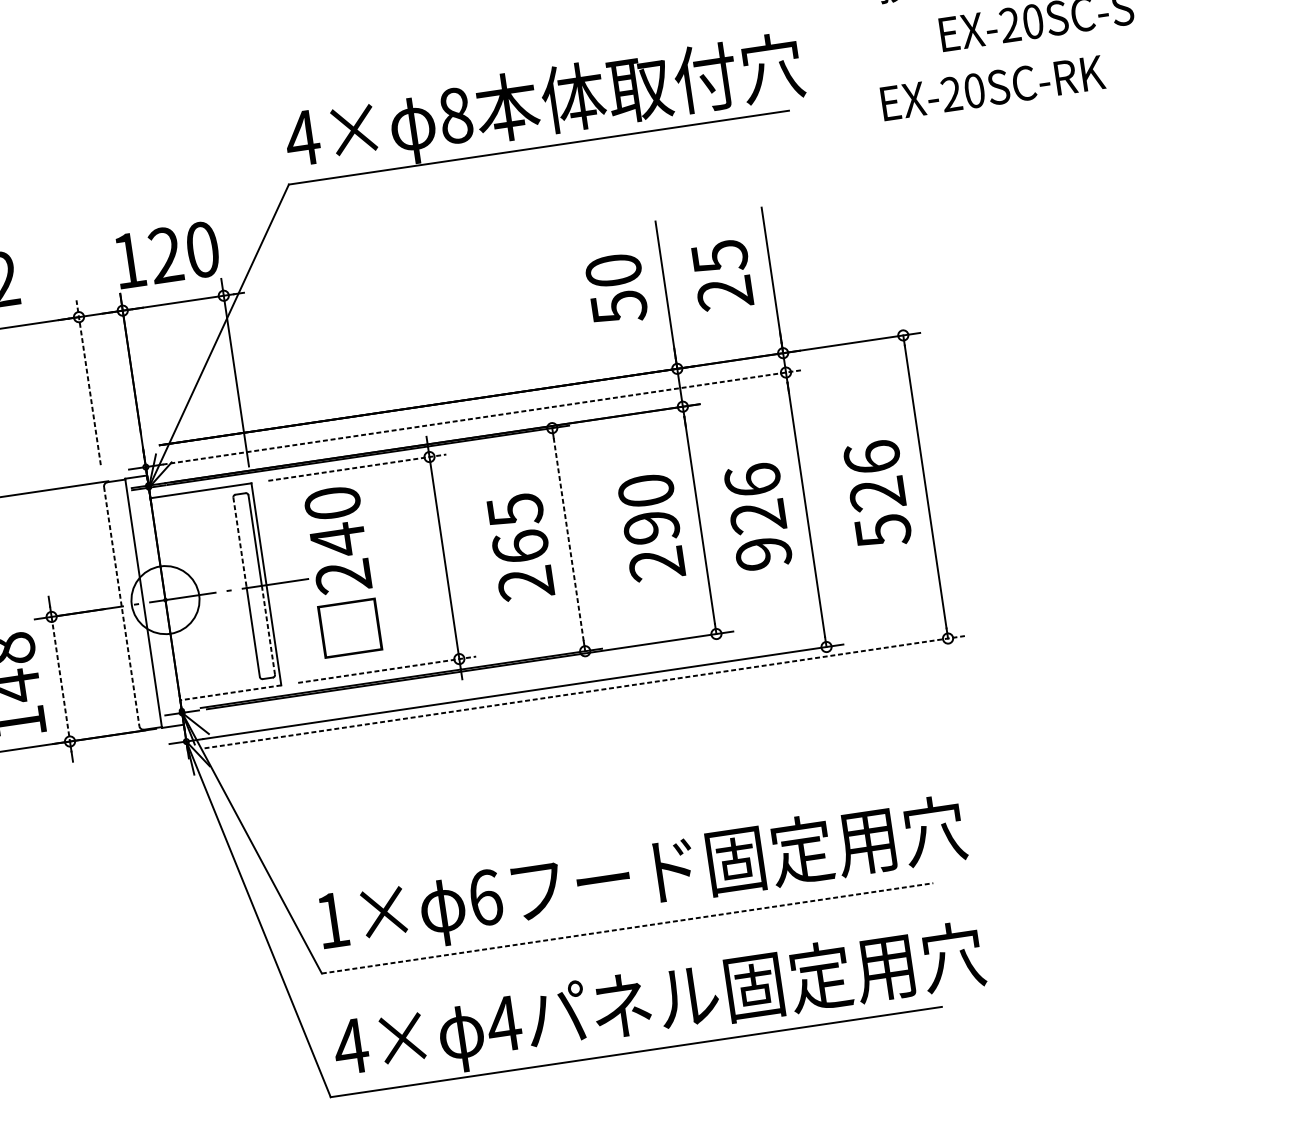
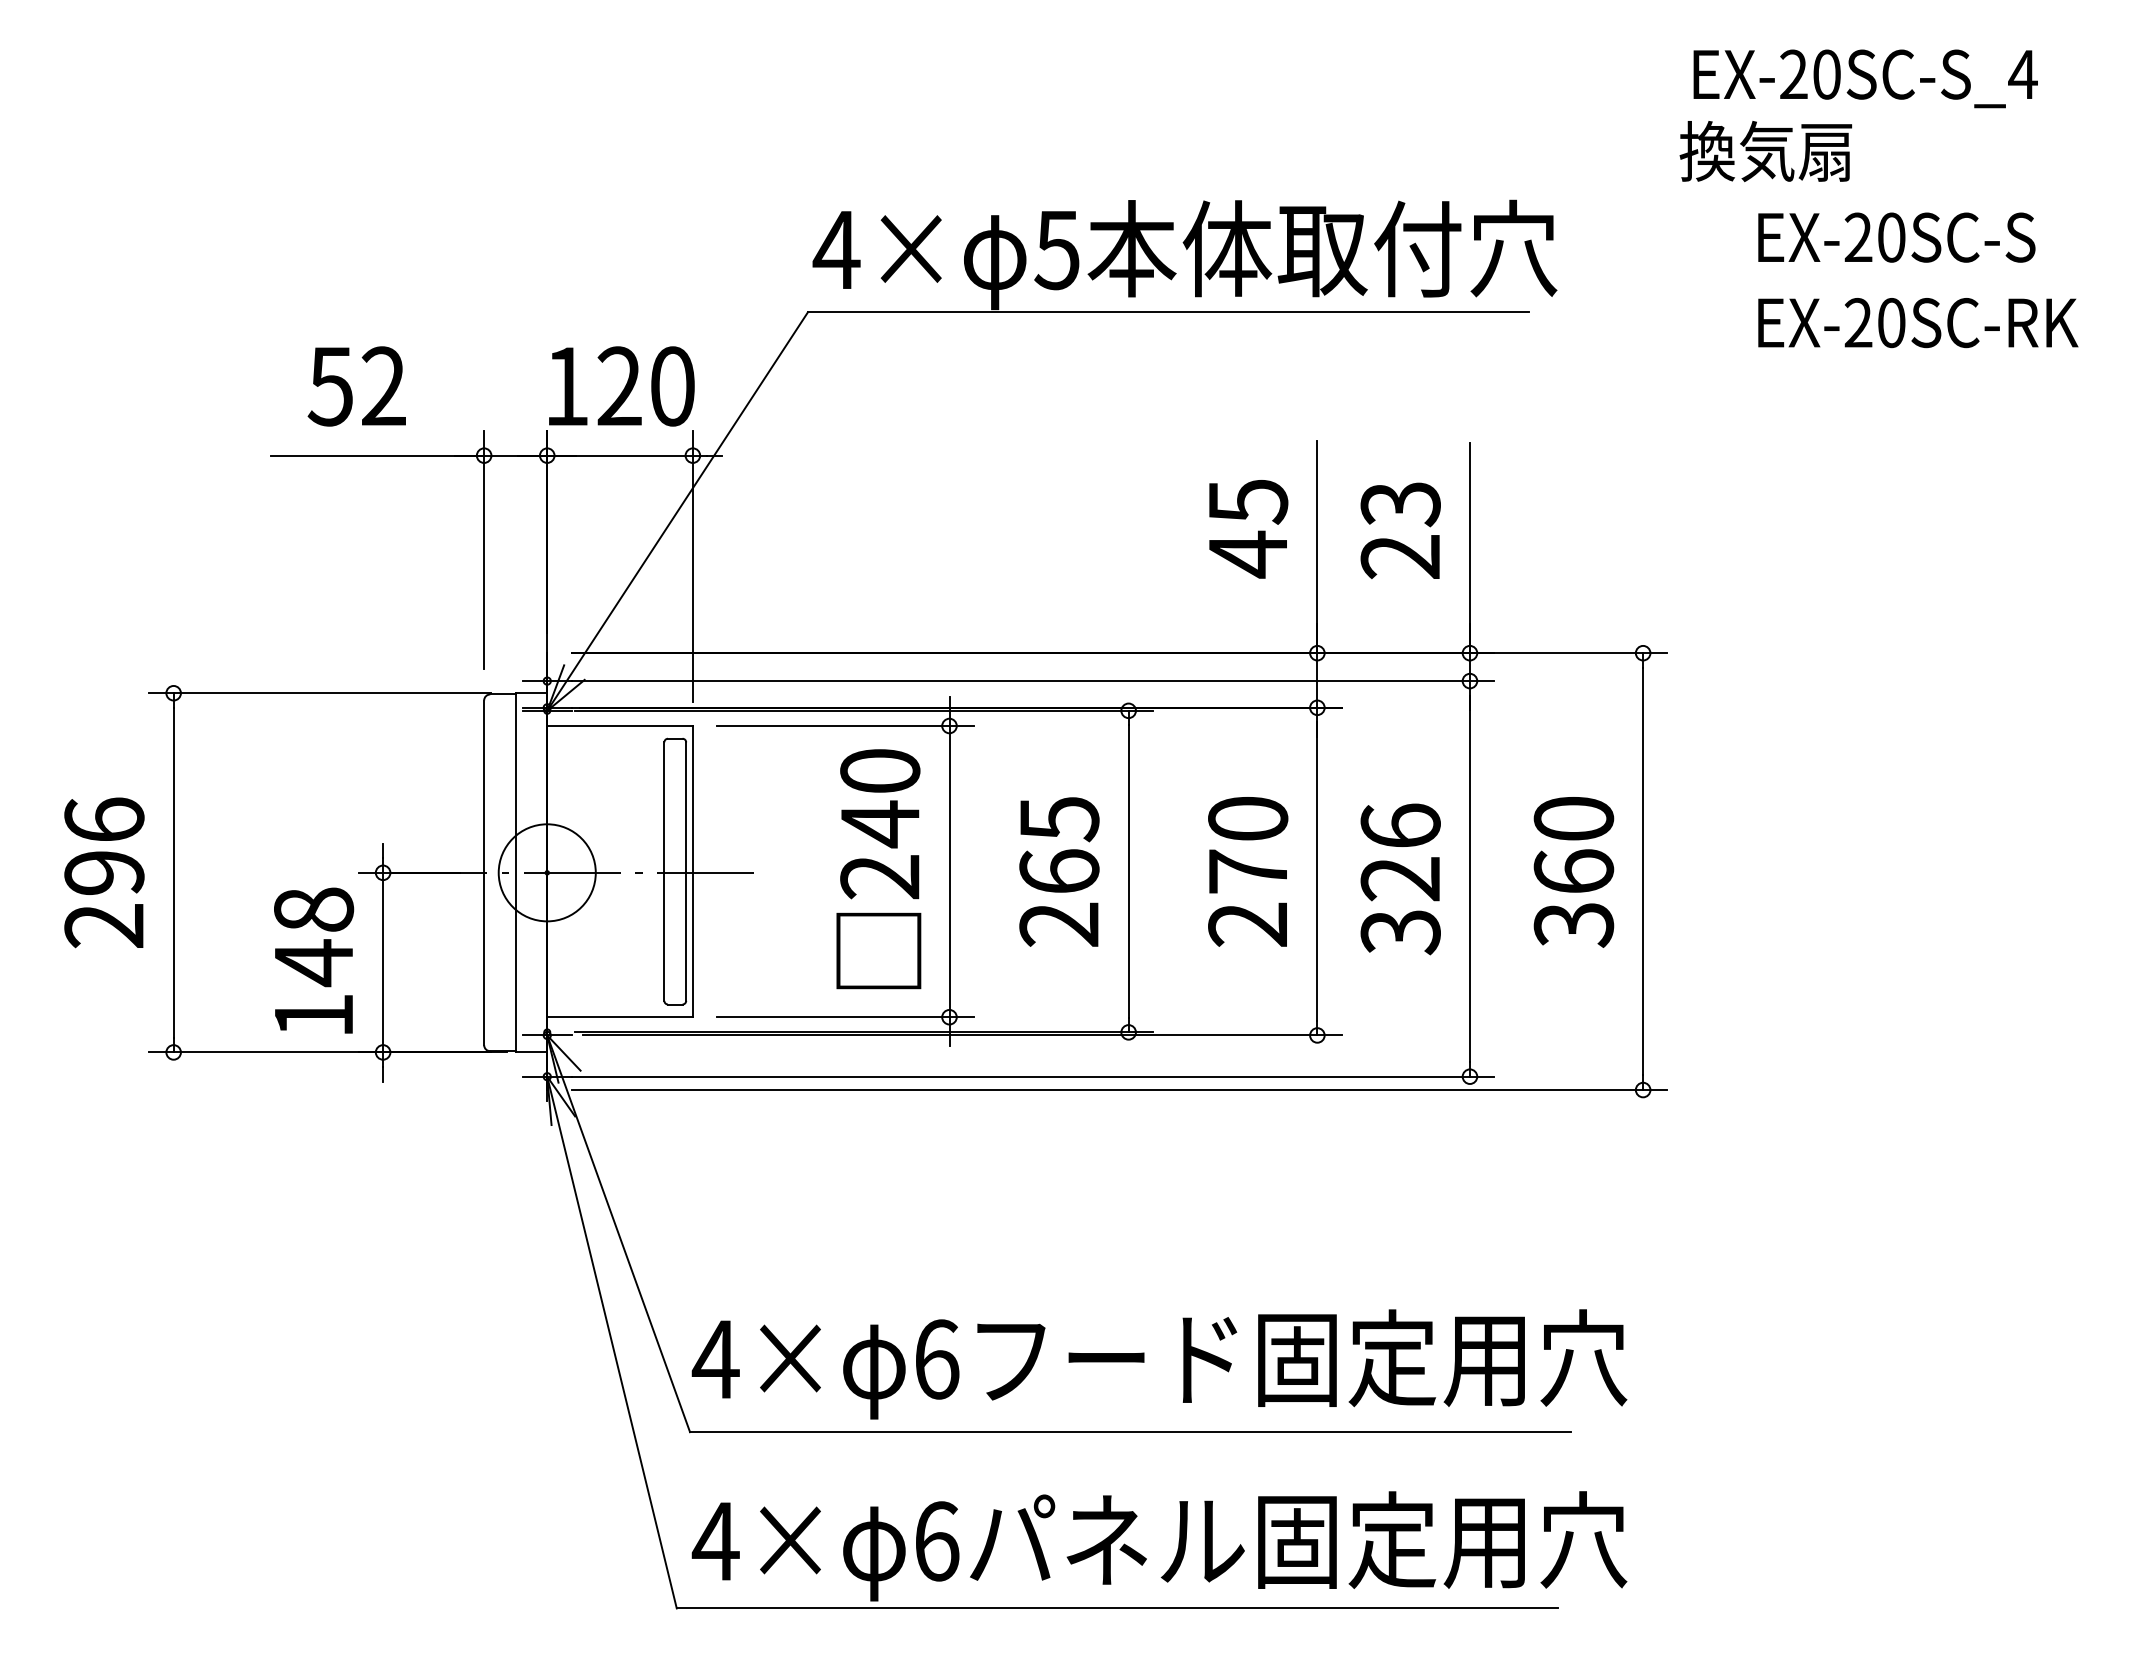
text: (993, 88) -> (1918, 323), moved
text: (455, 116) -> (1056, 250), 8 -> 5
text: (719, 257) -> (1400, 504), 25 -> 23
text: (616, 289) -> (1248, 528), 50 -> 45
line: (88, 382) -> (484, 550), dashed -> solid
line: (483, 417) -> (1033, 681), dashed -> solid
line: (357, 468) -> (845, 726), dashed -> solid
text: (877, 494) -> (1573, 871), 526 -> 360
text: (651, 527) -> (1248, 871), 290 -> 270
line: (568, 539) -> (1128, 871), dashed -> solid
line: (240, 542) -> (664, 807), dashed -> solid
text: (763, 554) -> (1400, 932), 926 -> 326
text: (341, 571) -> (878, 869), moved
line: (122, 607) -> (484, 873), dashed -> solid
line: (268, 630) -> (686, 936), dashed -> solid
line: (387, 669) -> (845, 1017), dashed -> solid
line: (61, 679) -> (383, 962), dashed -> solid
line: (231, 692) -> (620, 1017), dashed -> solid
line: (584, 692) -> (1119, 1090), dashed -> solid
text: (332, 920) -> (715, 1359), 1× -> 4×
line: (627, 928) -> (1130, 1432), dashed -> solid
text: (504, 1024) -> (936, 1541), 4 -> 6

